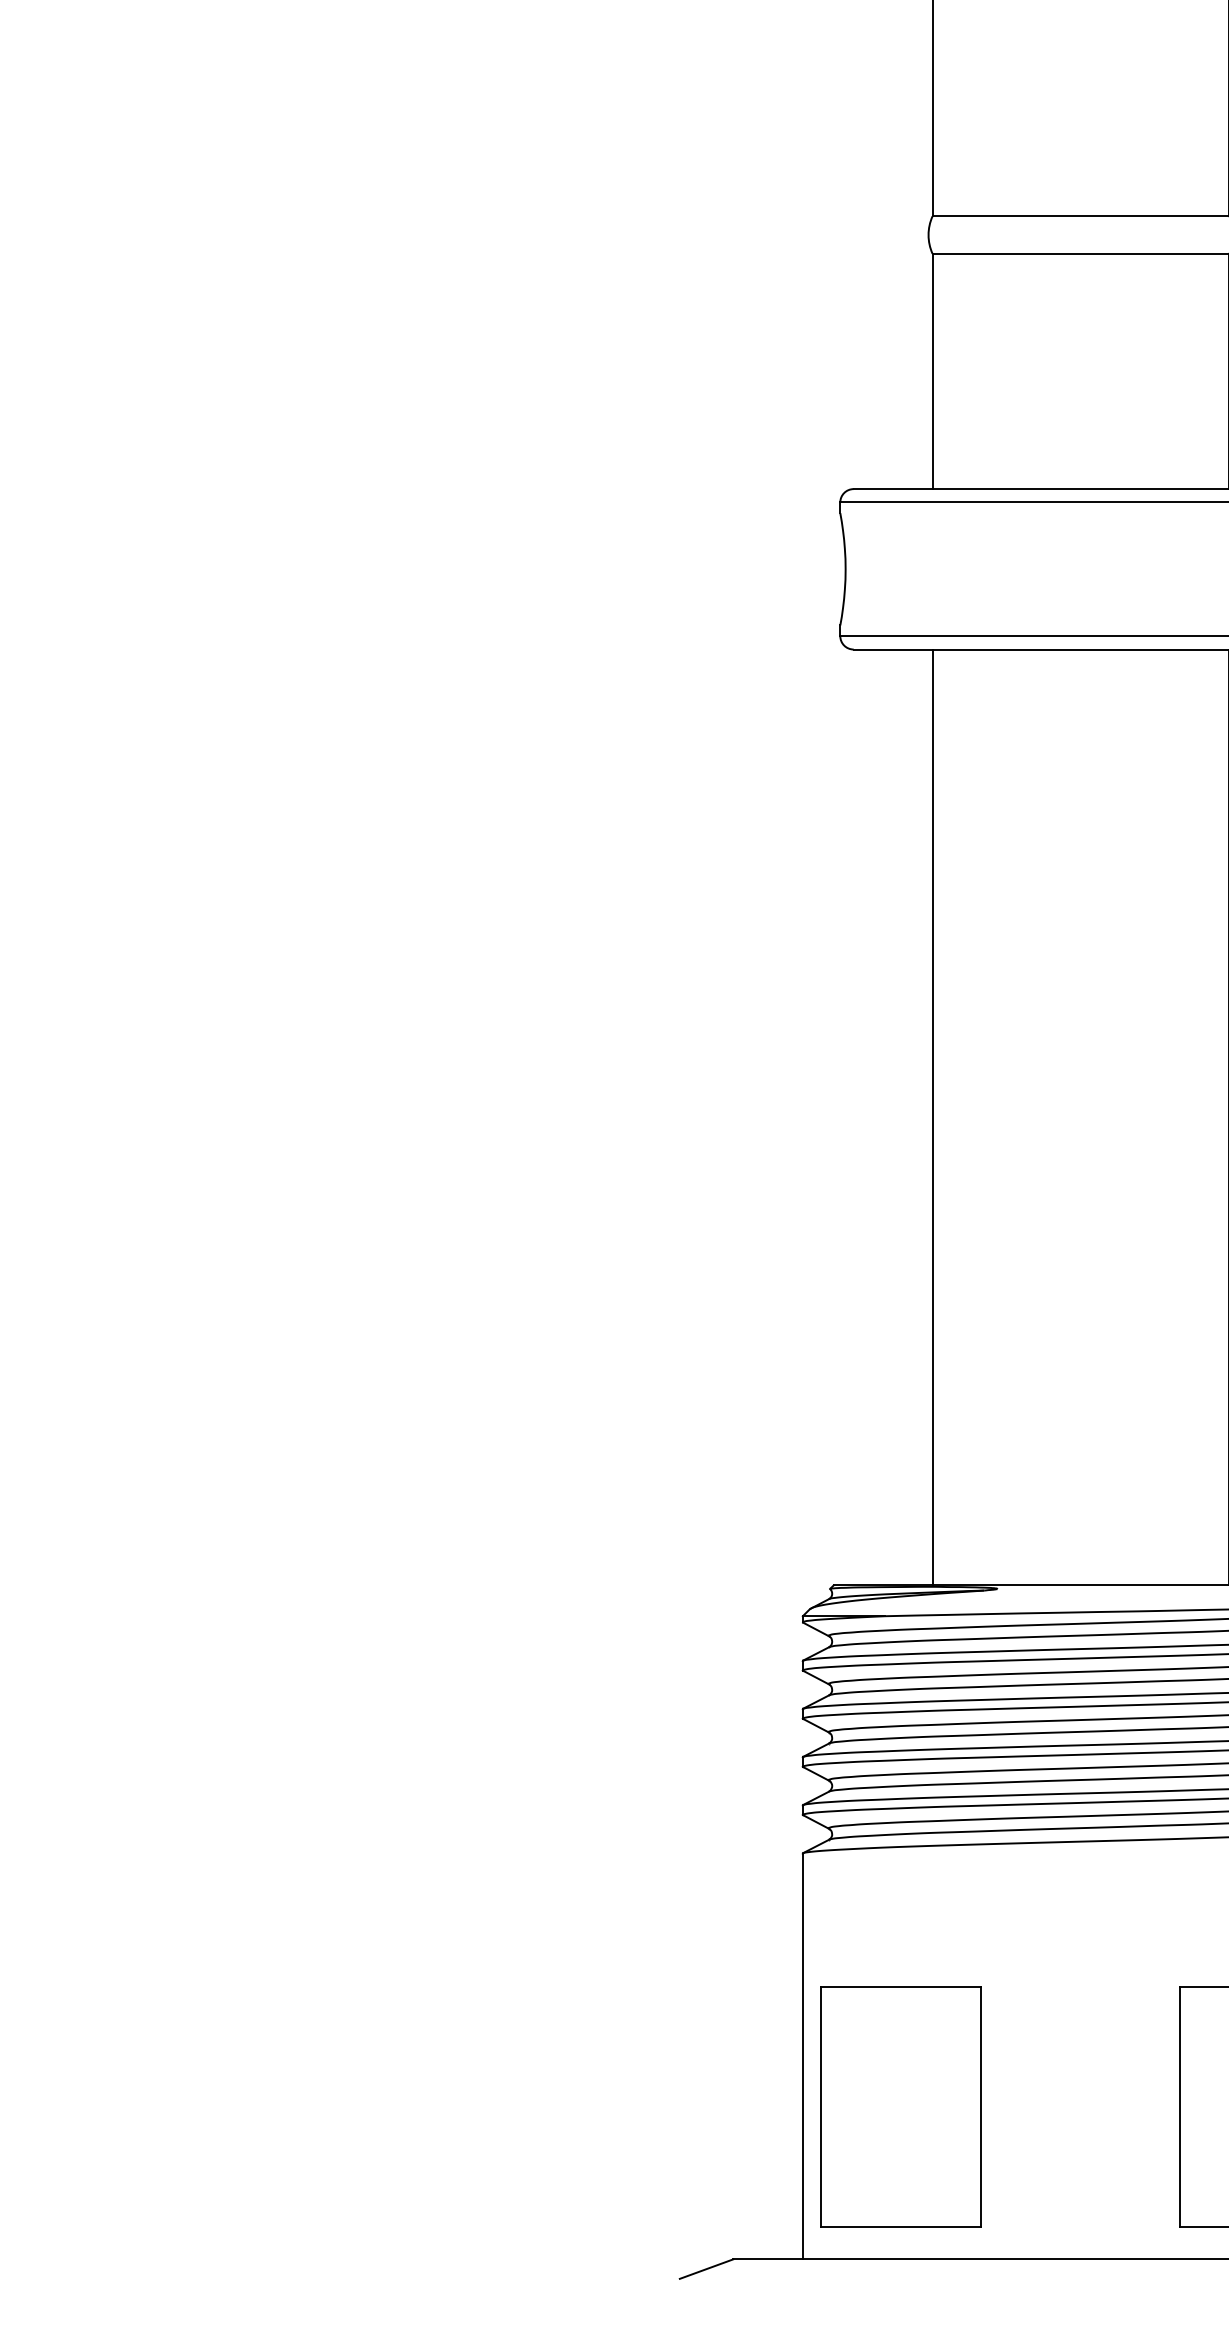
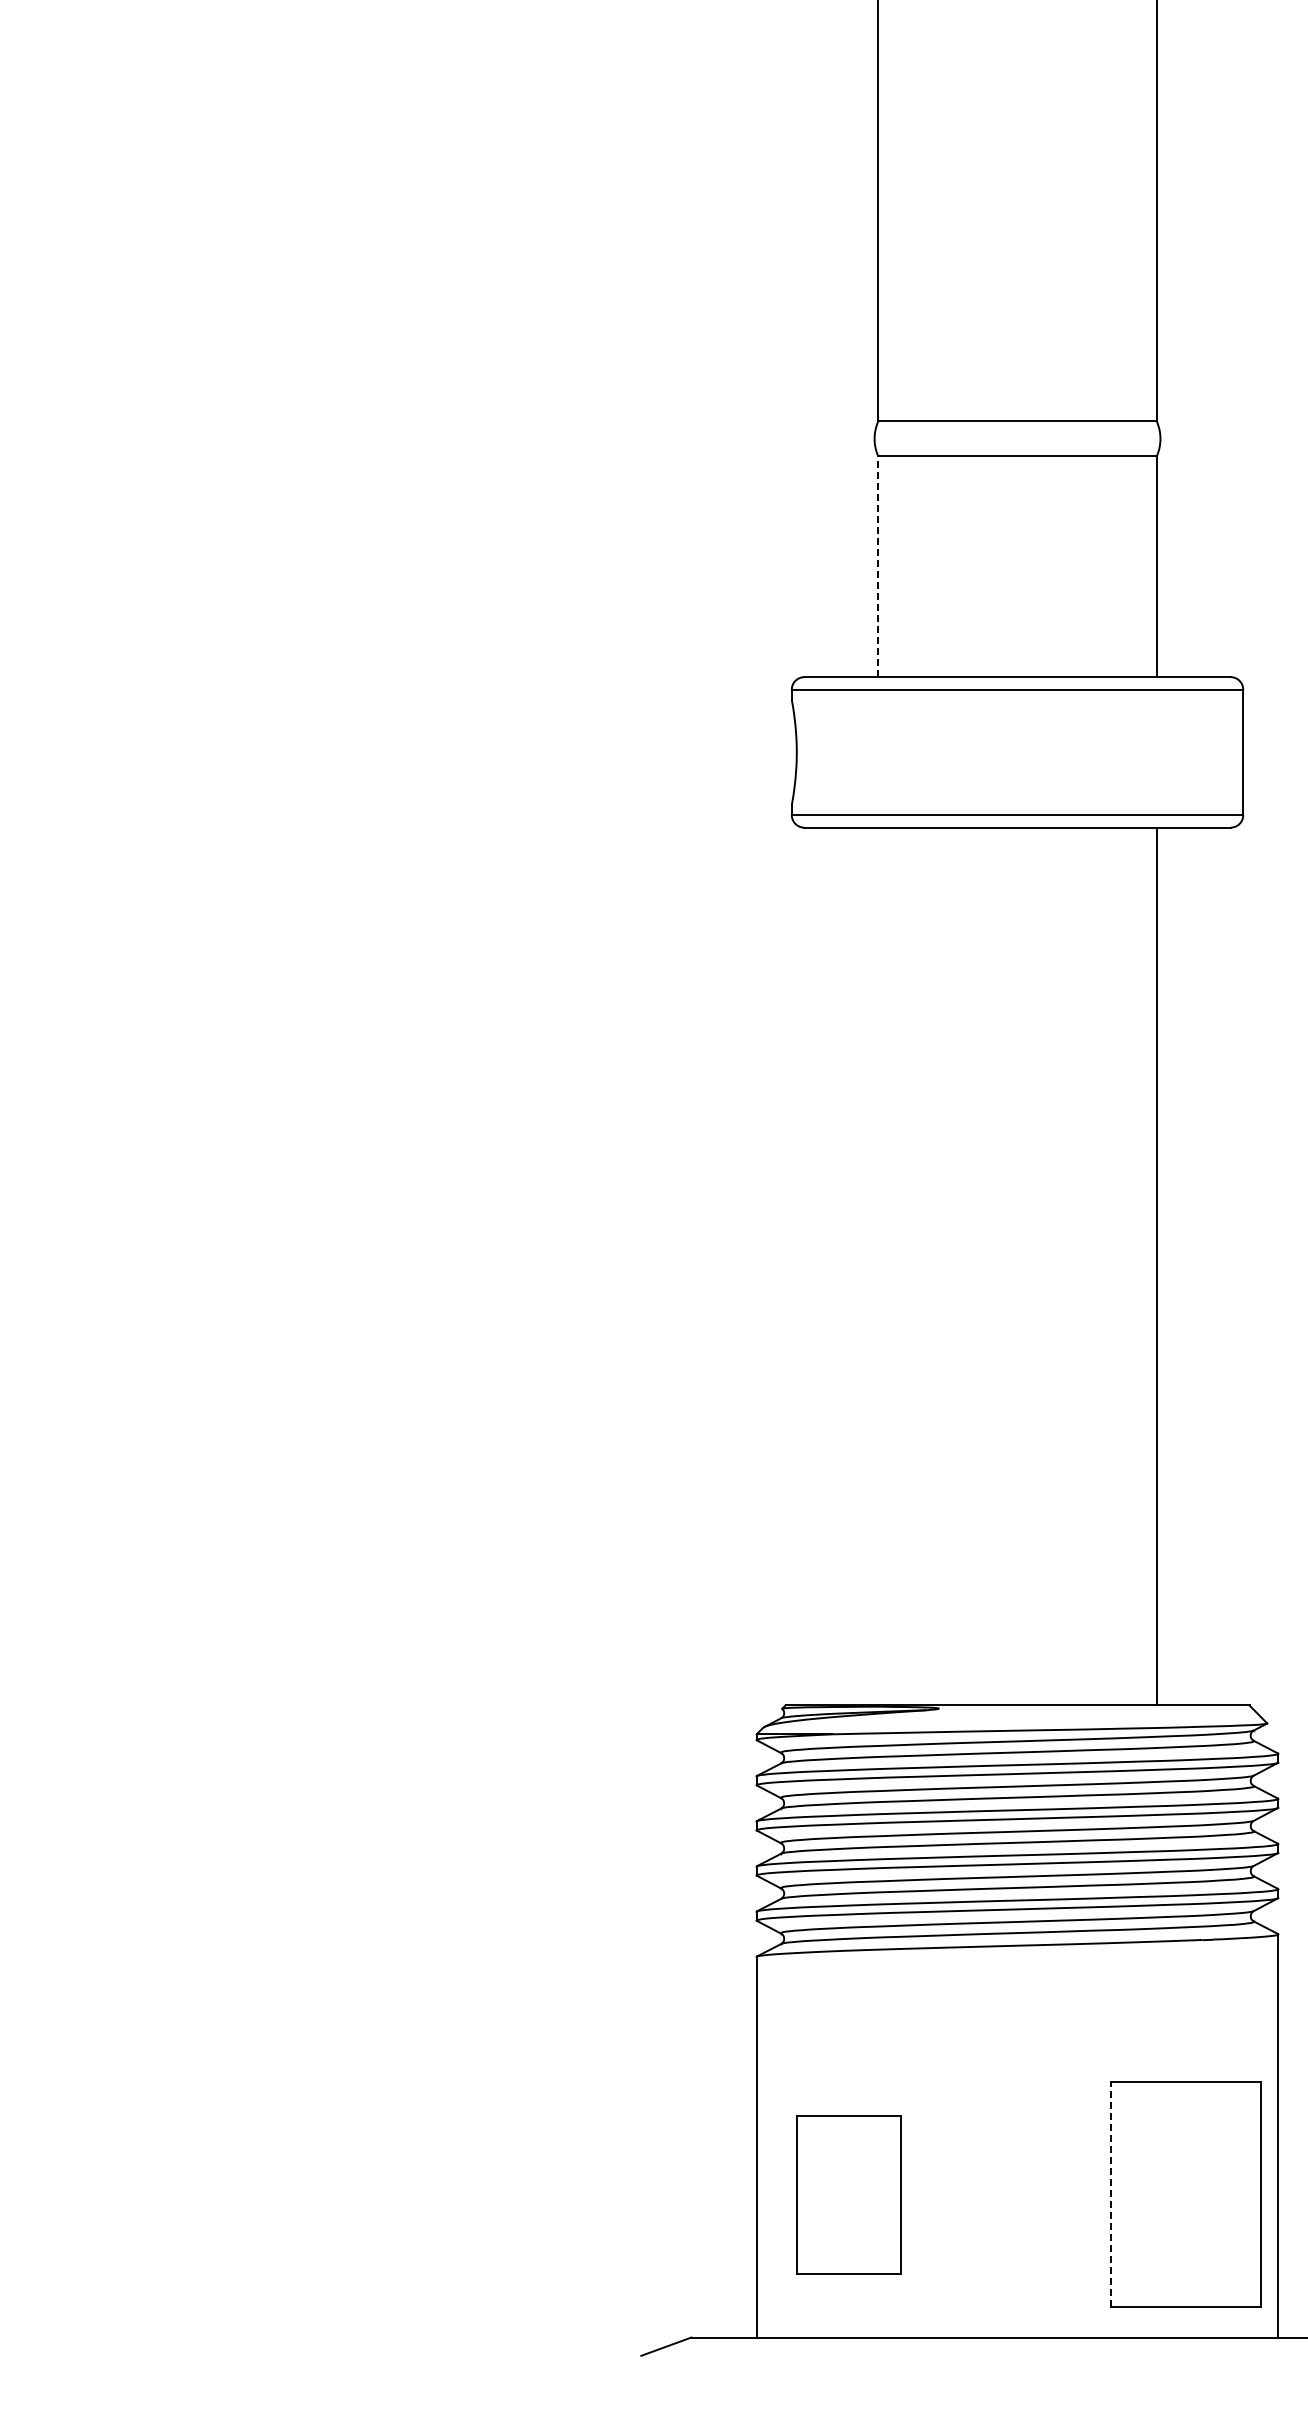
line: (932, 371) -> (878, 566), solid -> dashed
line: (932, 1117) -> (878, 1266), removed
part: (900, 2106) -> (848, 2194), size x0.7
line: (1180, 2106) -> (1110, 2194), solid -> dashed

